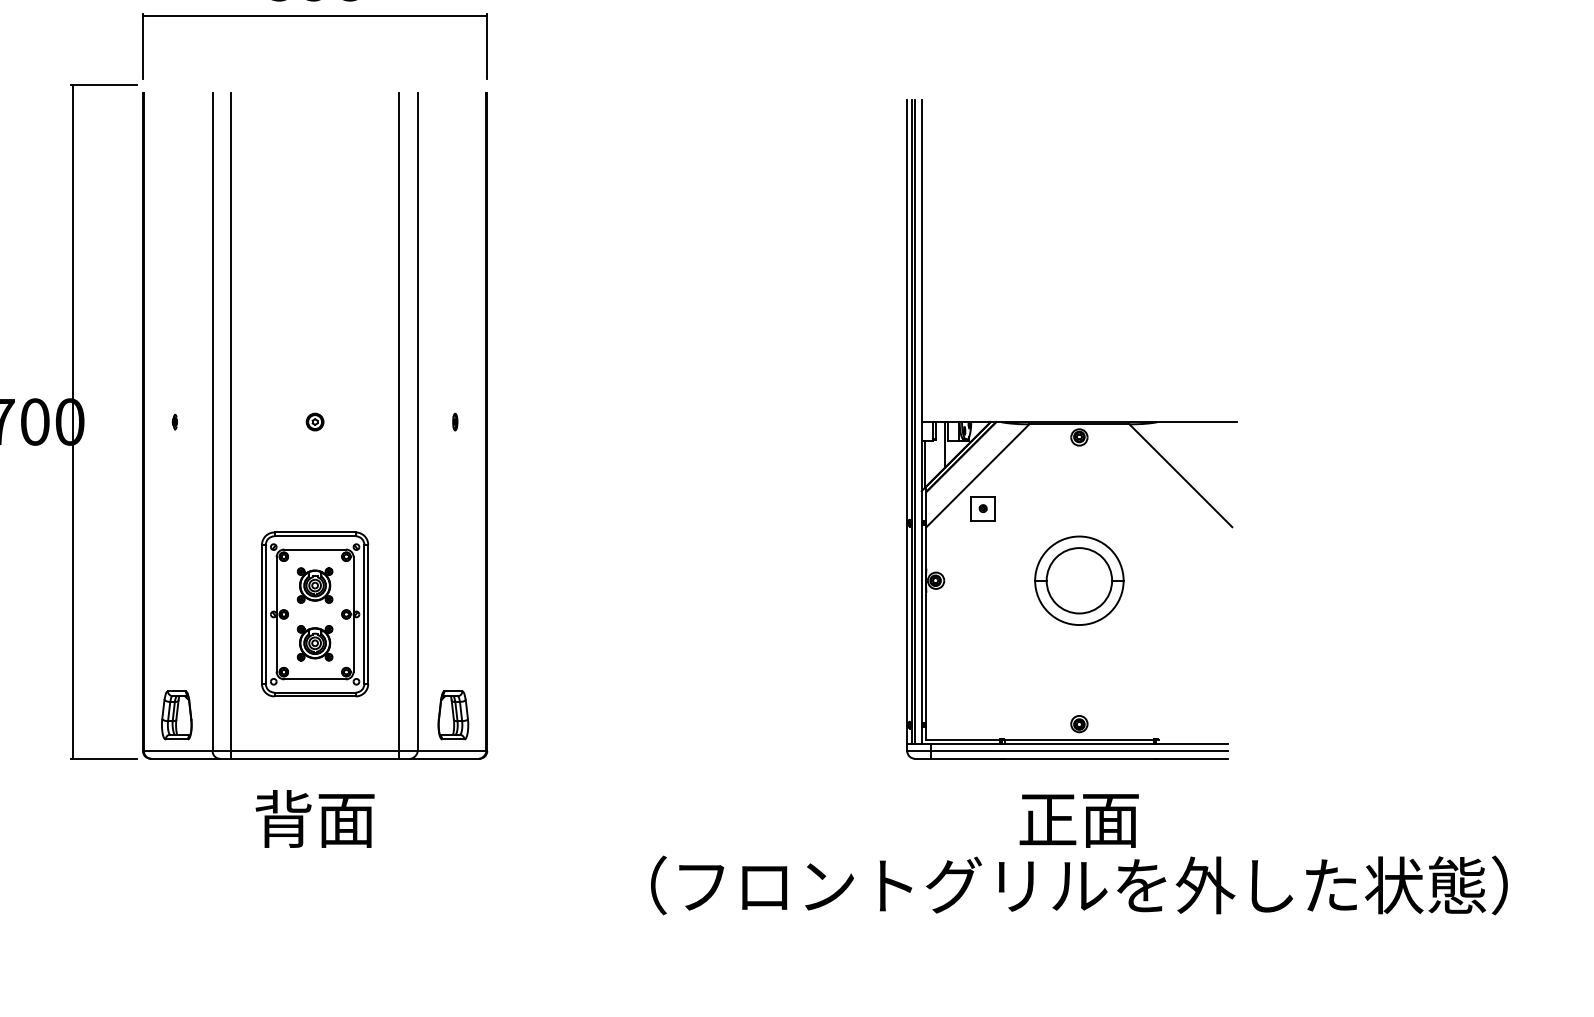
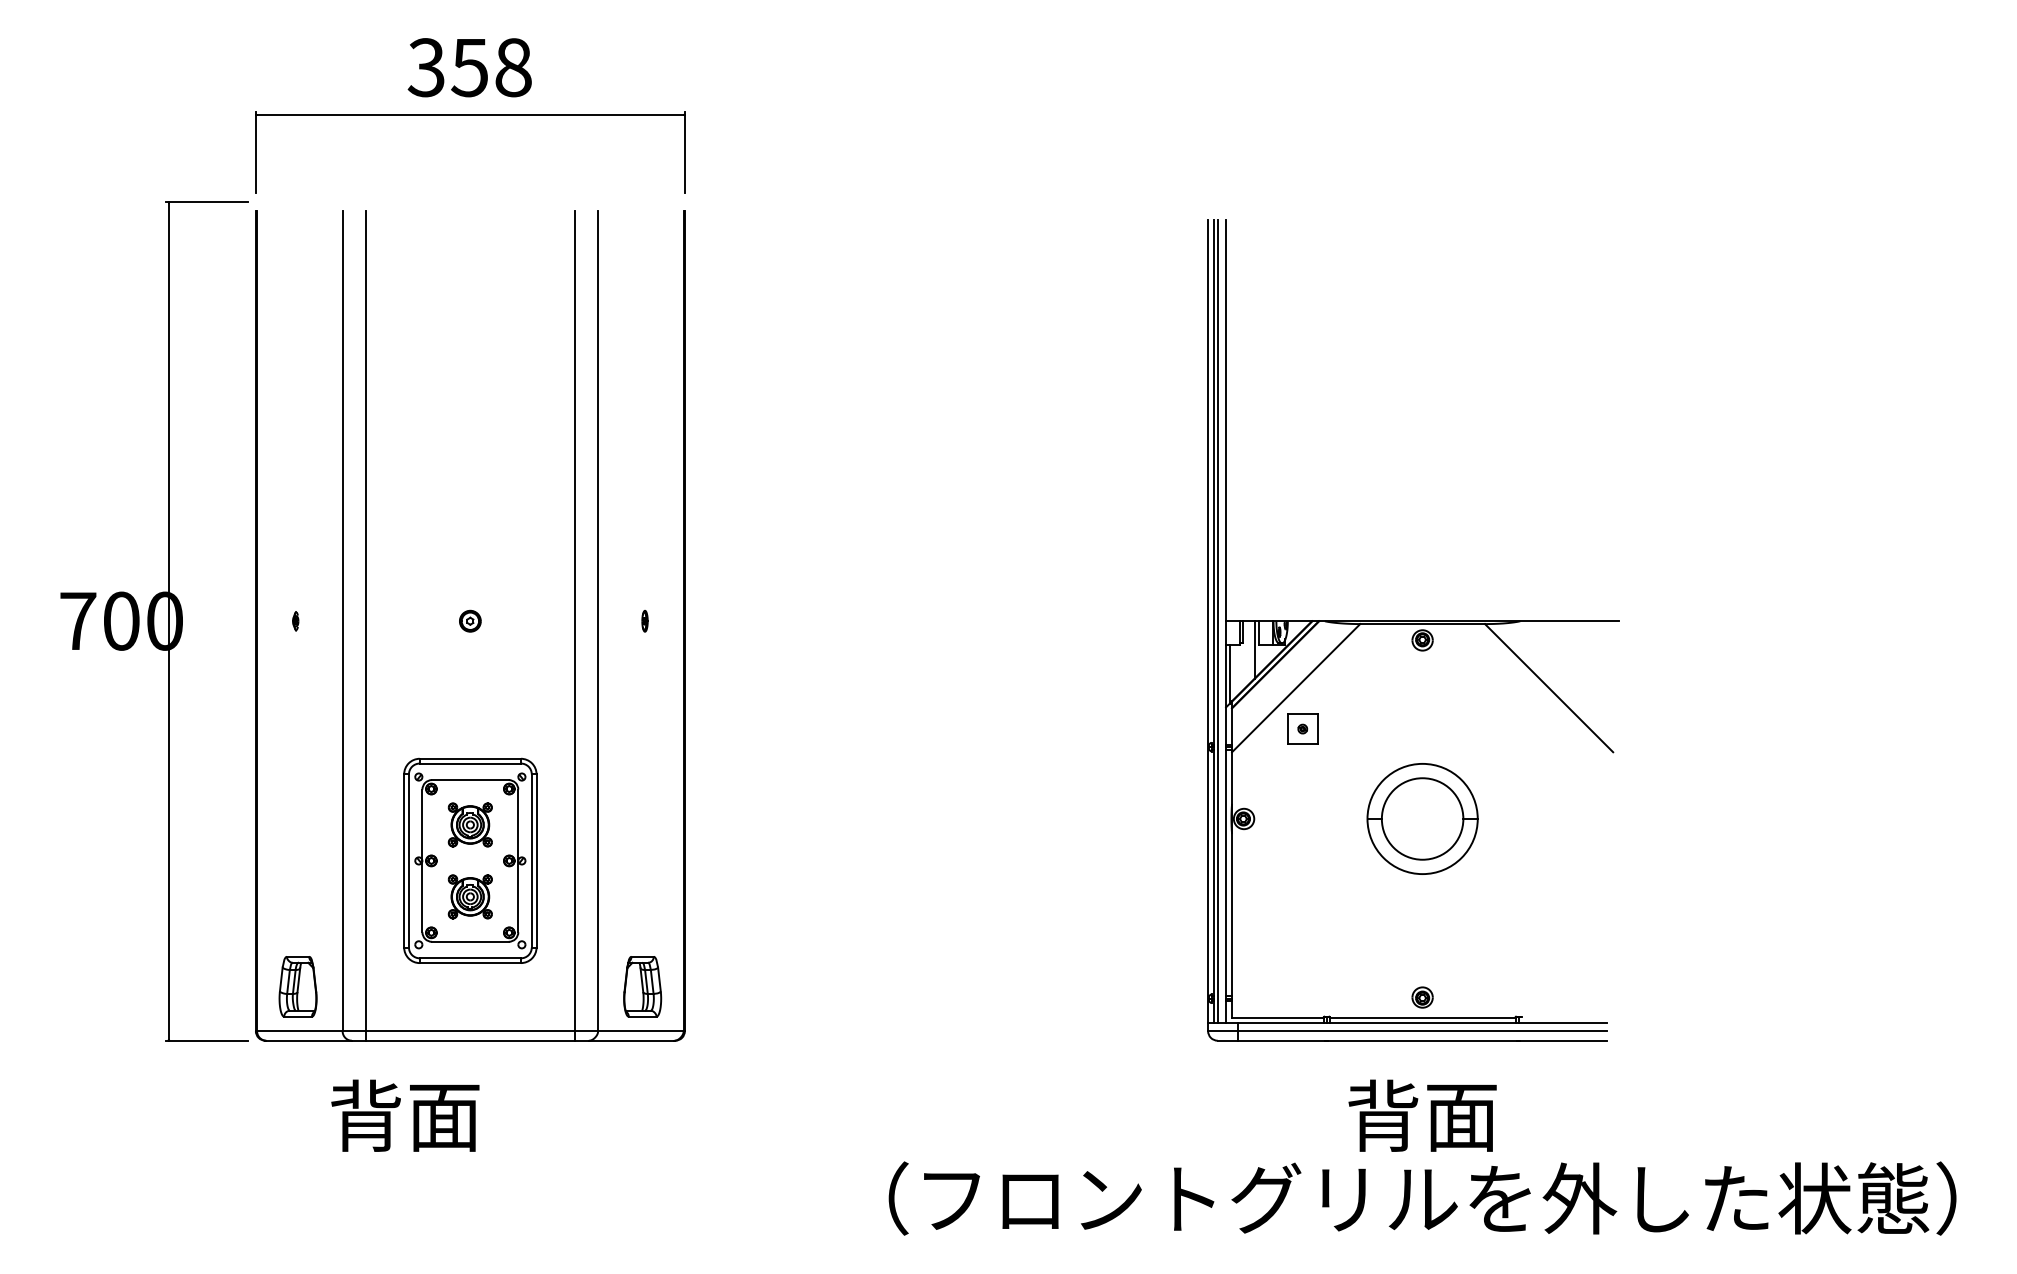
text: (315, 818) -> (405, 1115), moved
text: (1047, 818) -> (1383, 1115), 正面 -> 背面

